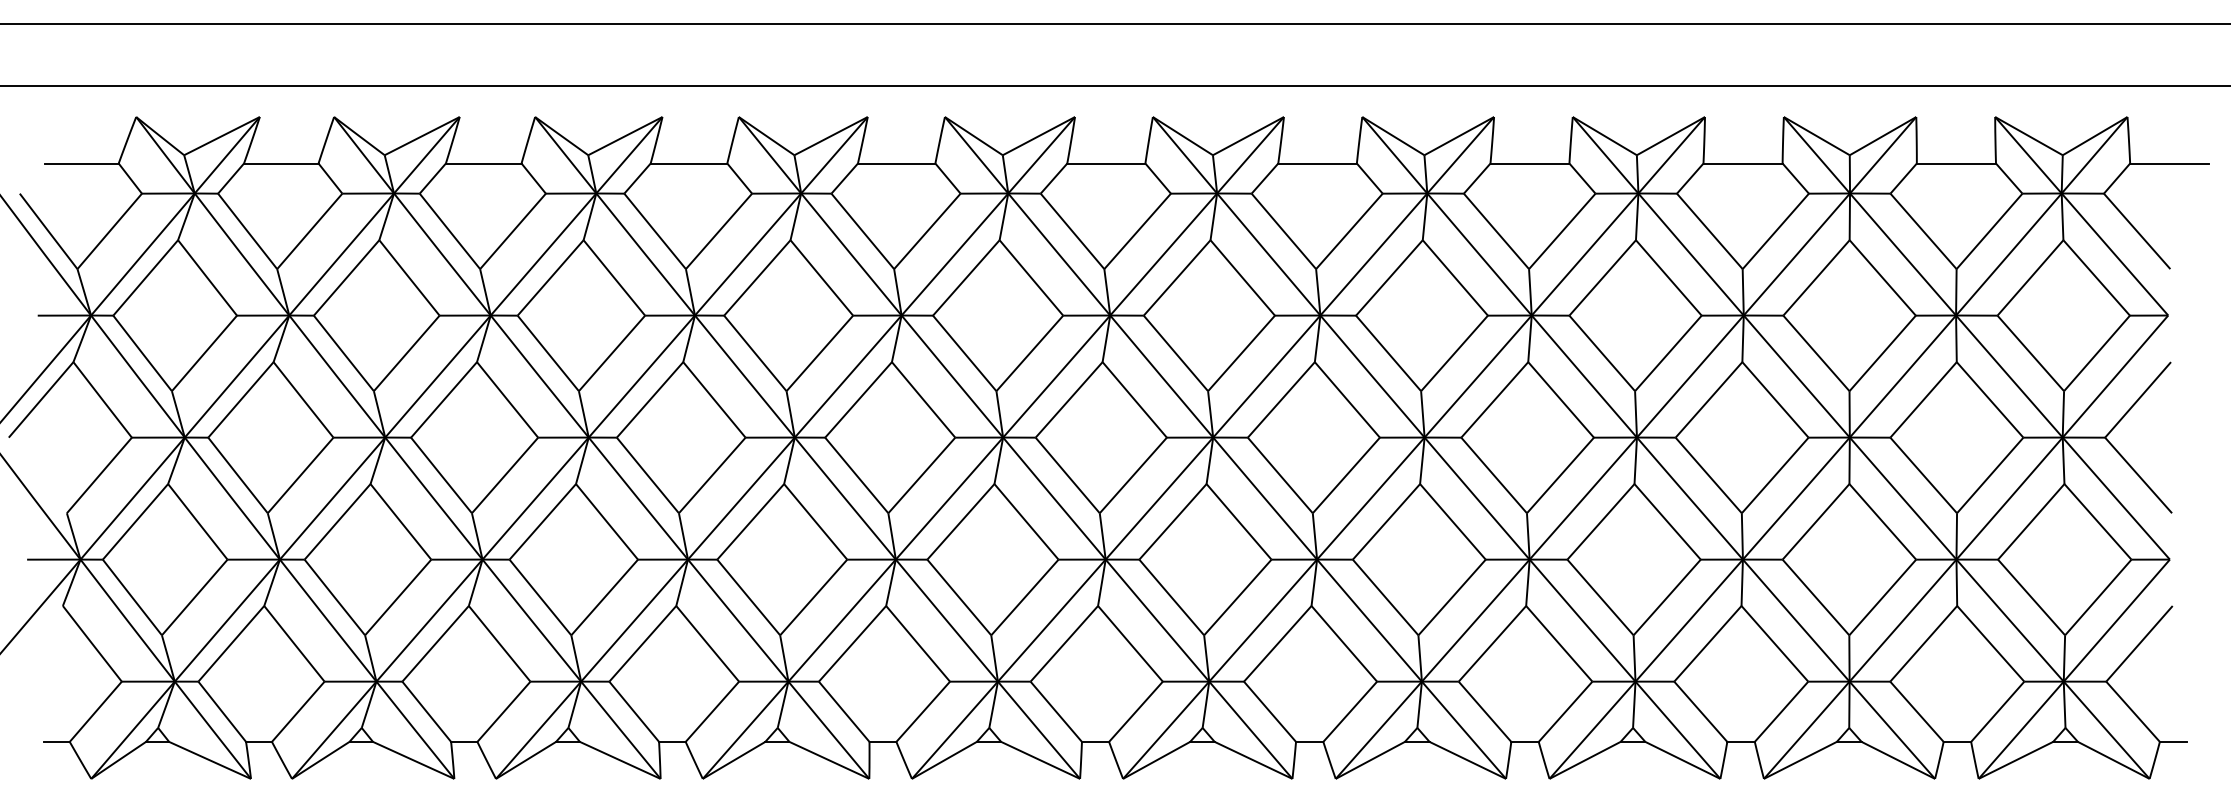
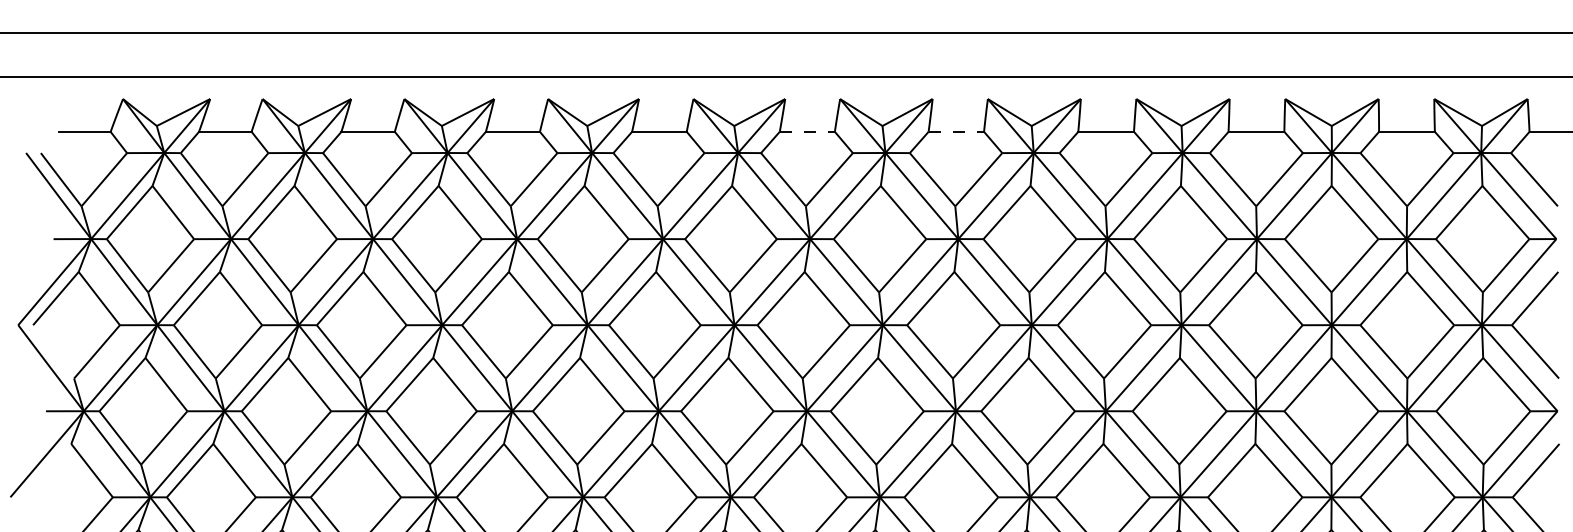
line: (1106, 163) -> (807, 131), solid -> dashed
line: (1318, 163) -> (956, 131), solid -> dashed

